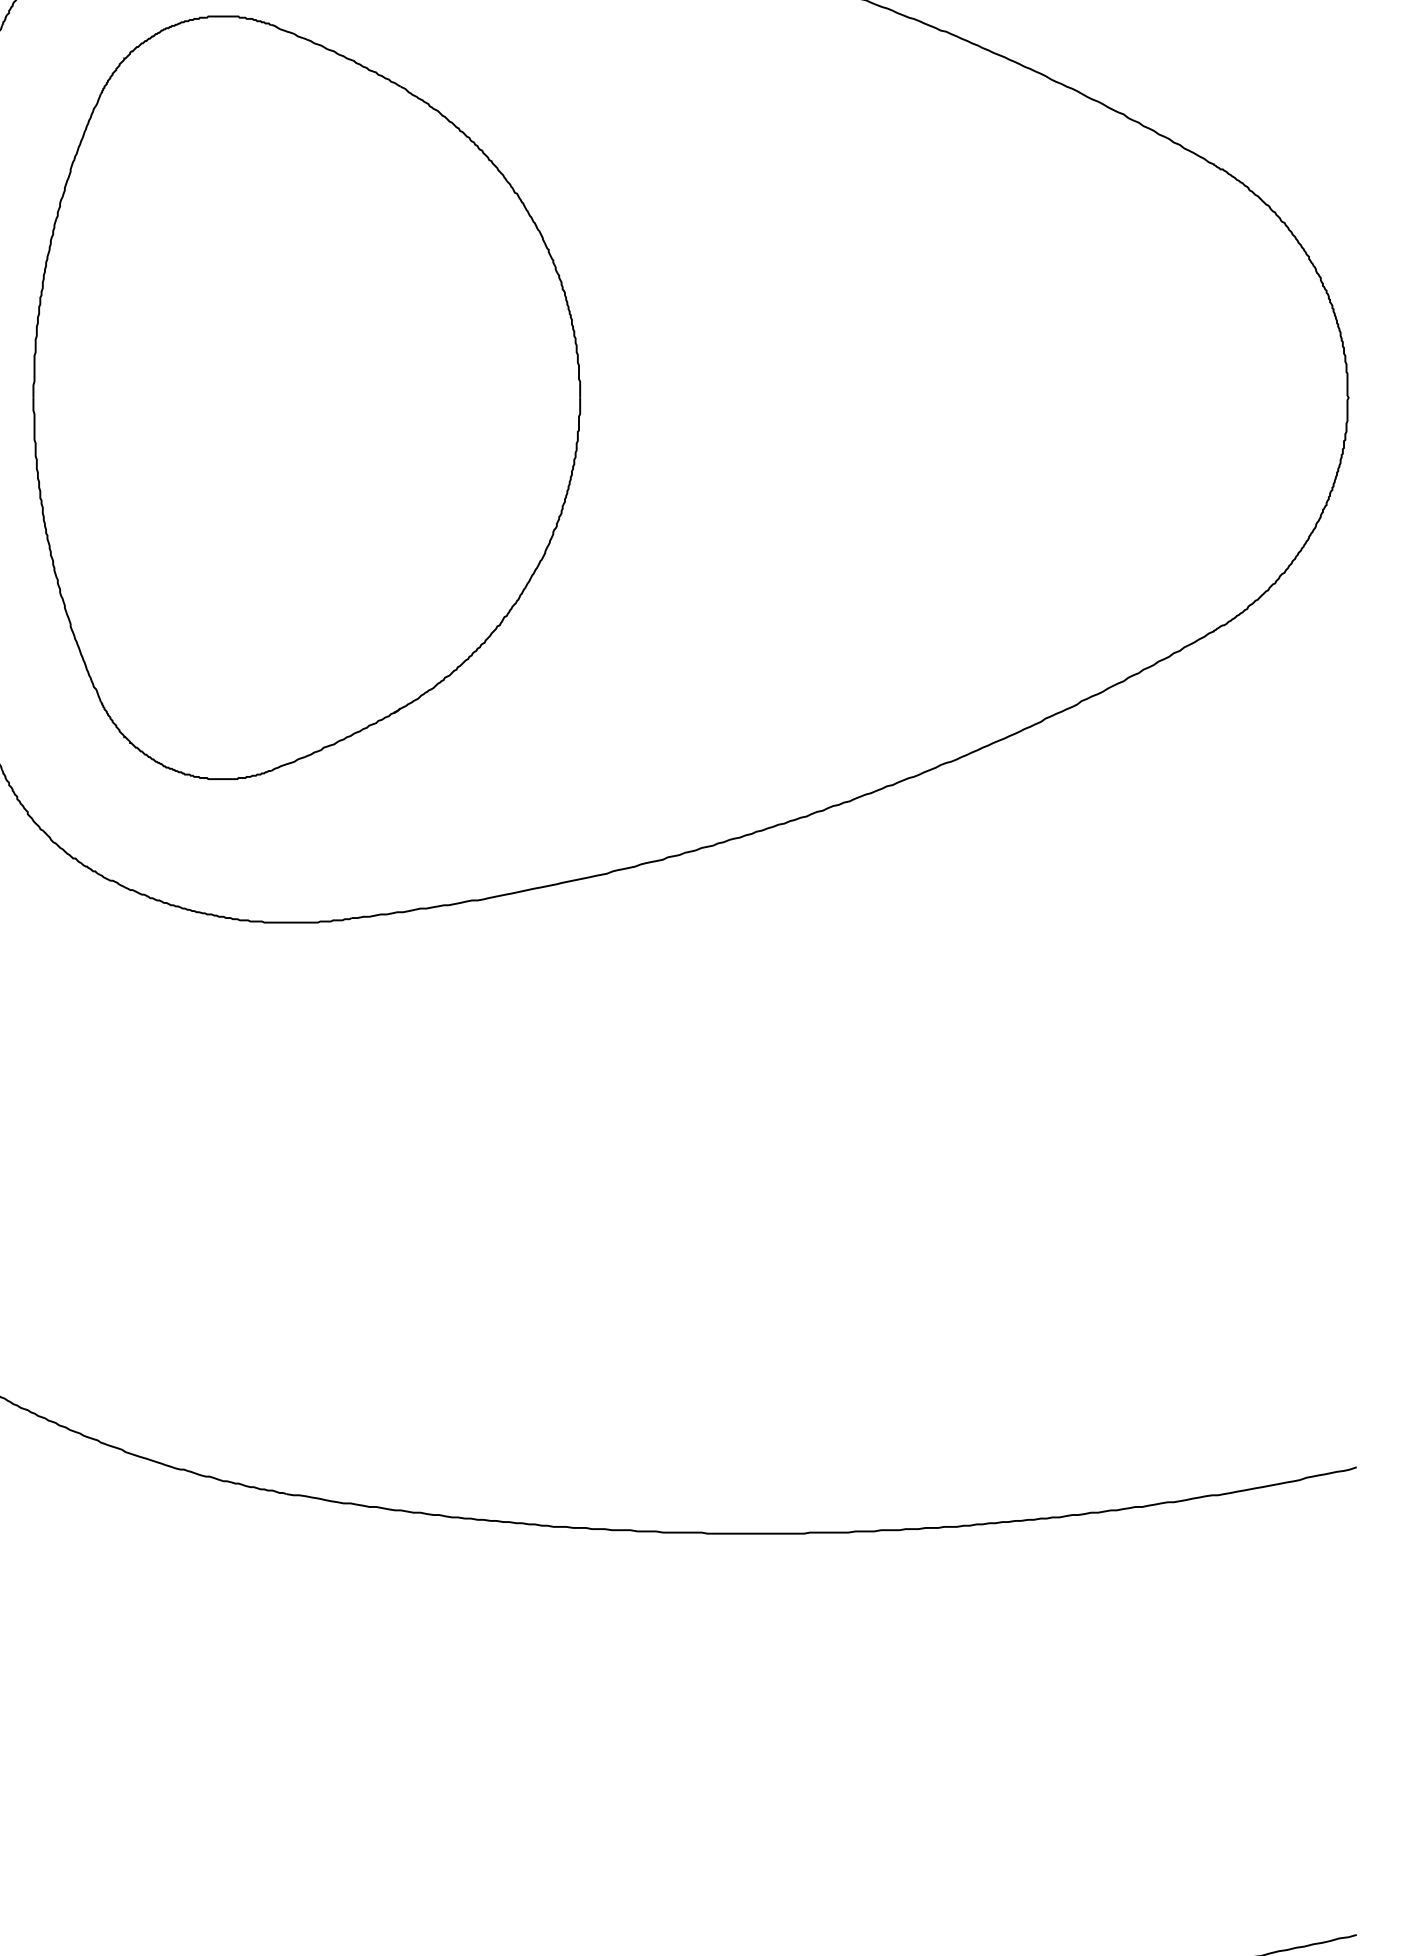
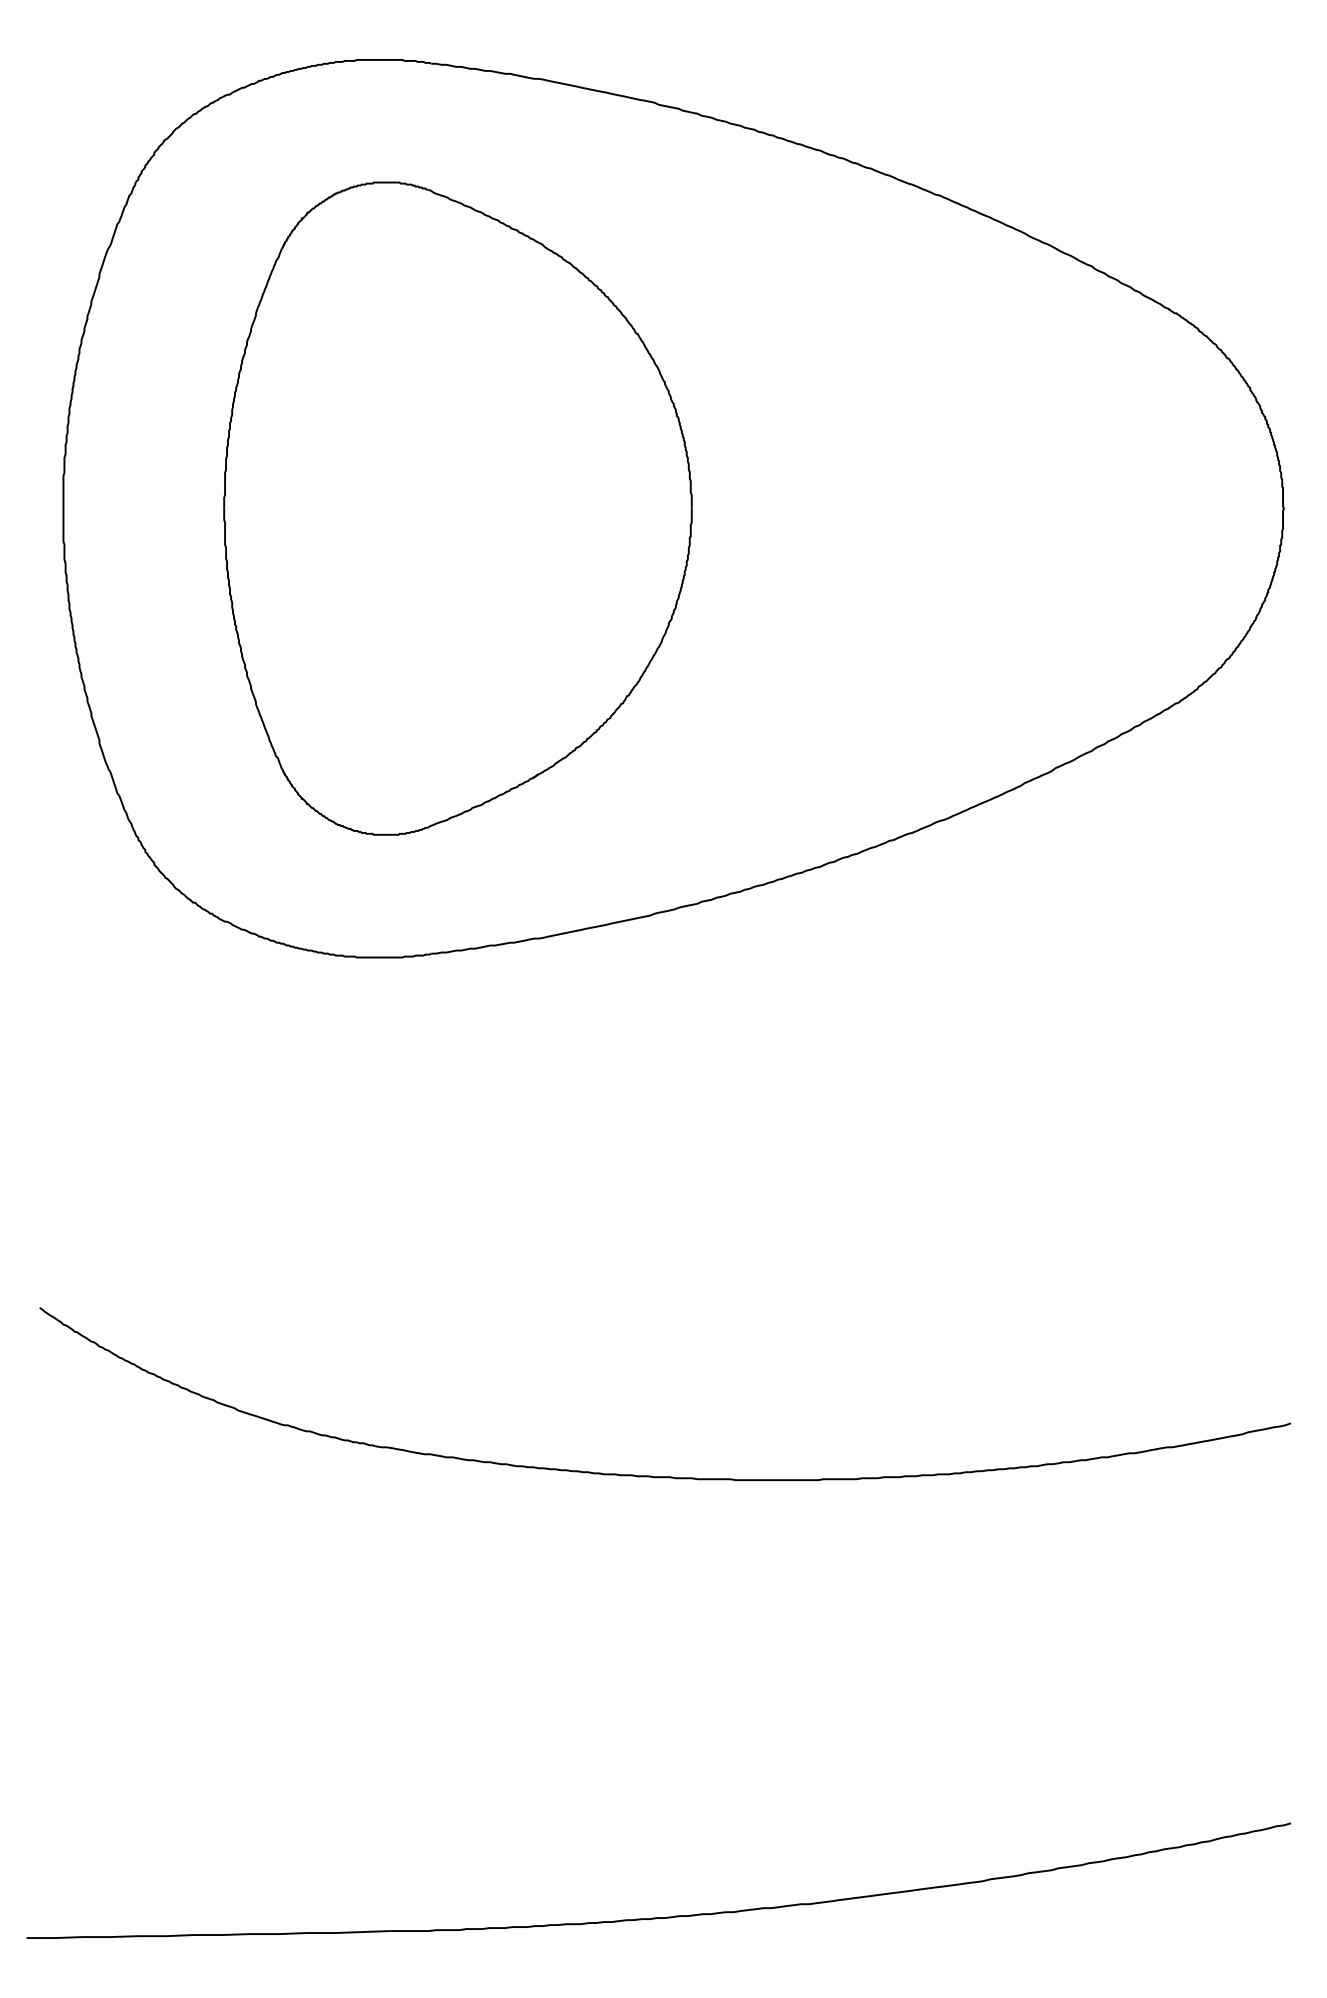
part: (306, 397) -> (457, 508), moved

